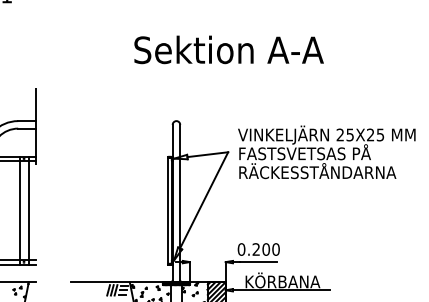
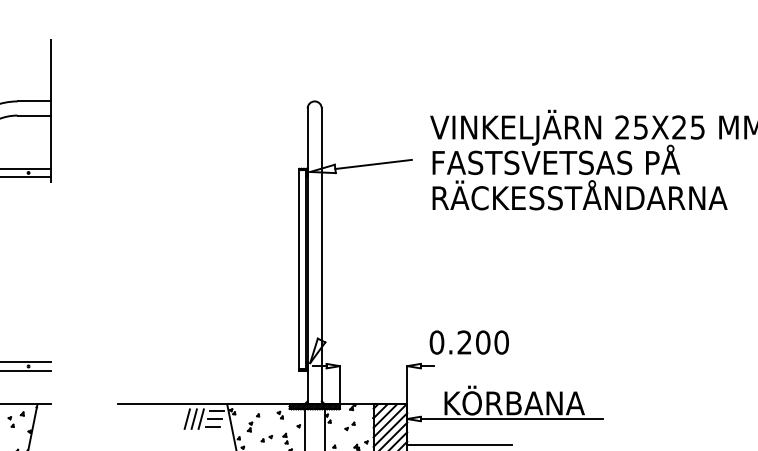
line: (204, 200) -> (367, 250), removed
line: (19, 210) -> (20, 269), removed
line: (28, 210) -> (36, 269), removed
line: (258, 262) -> (468, 366), removed

